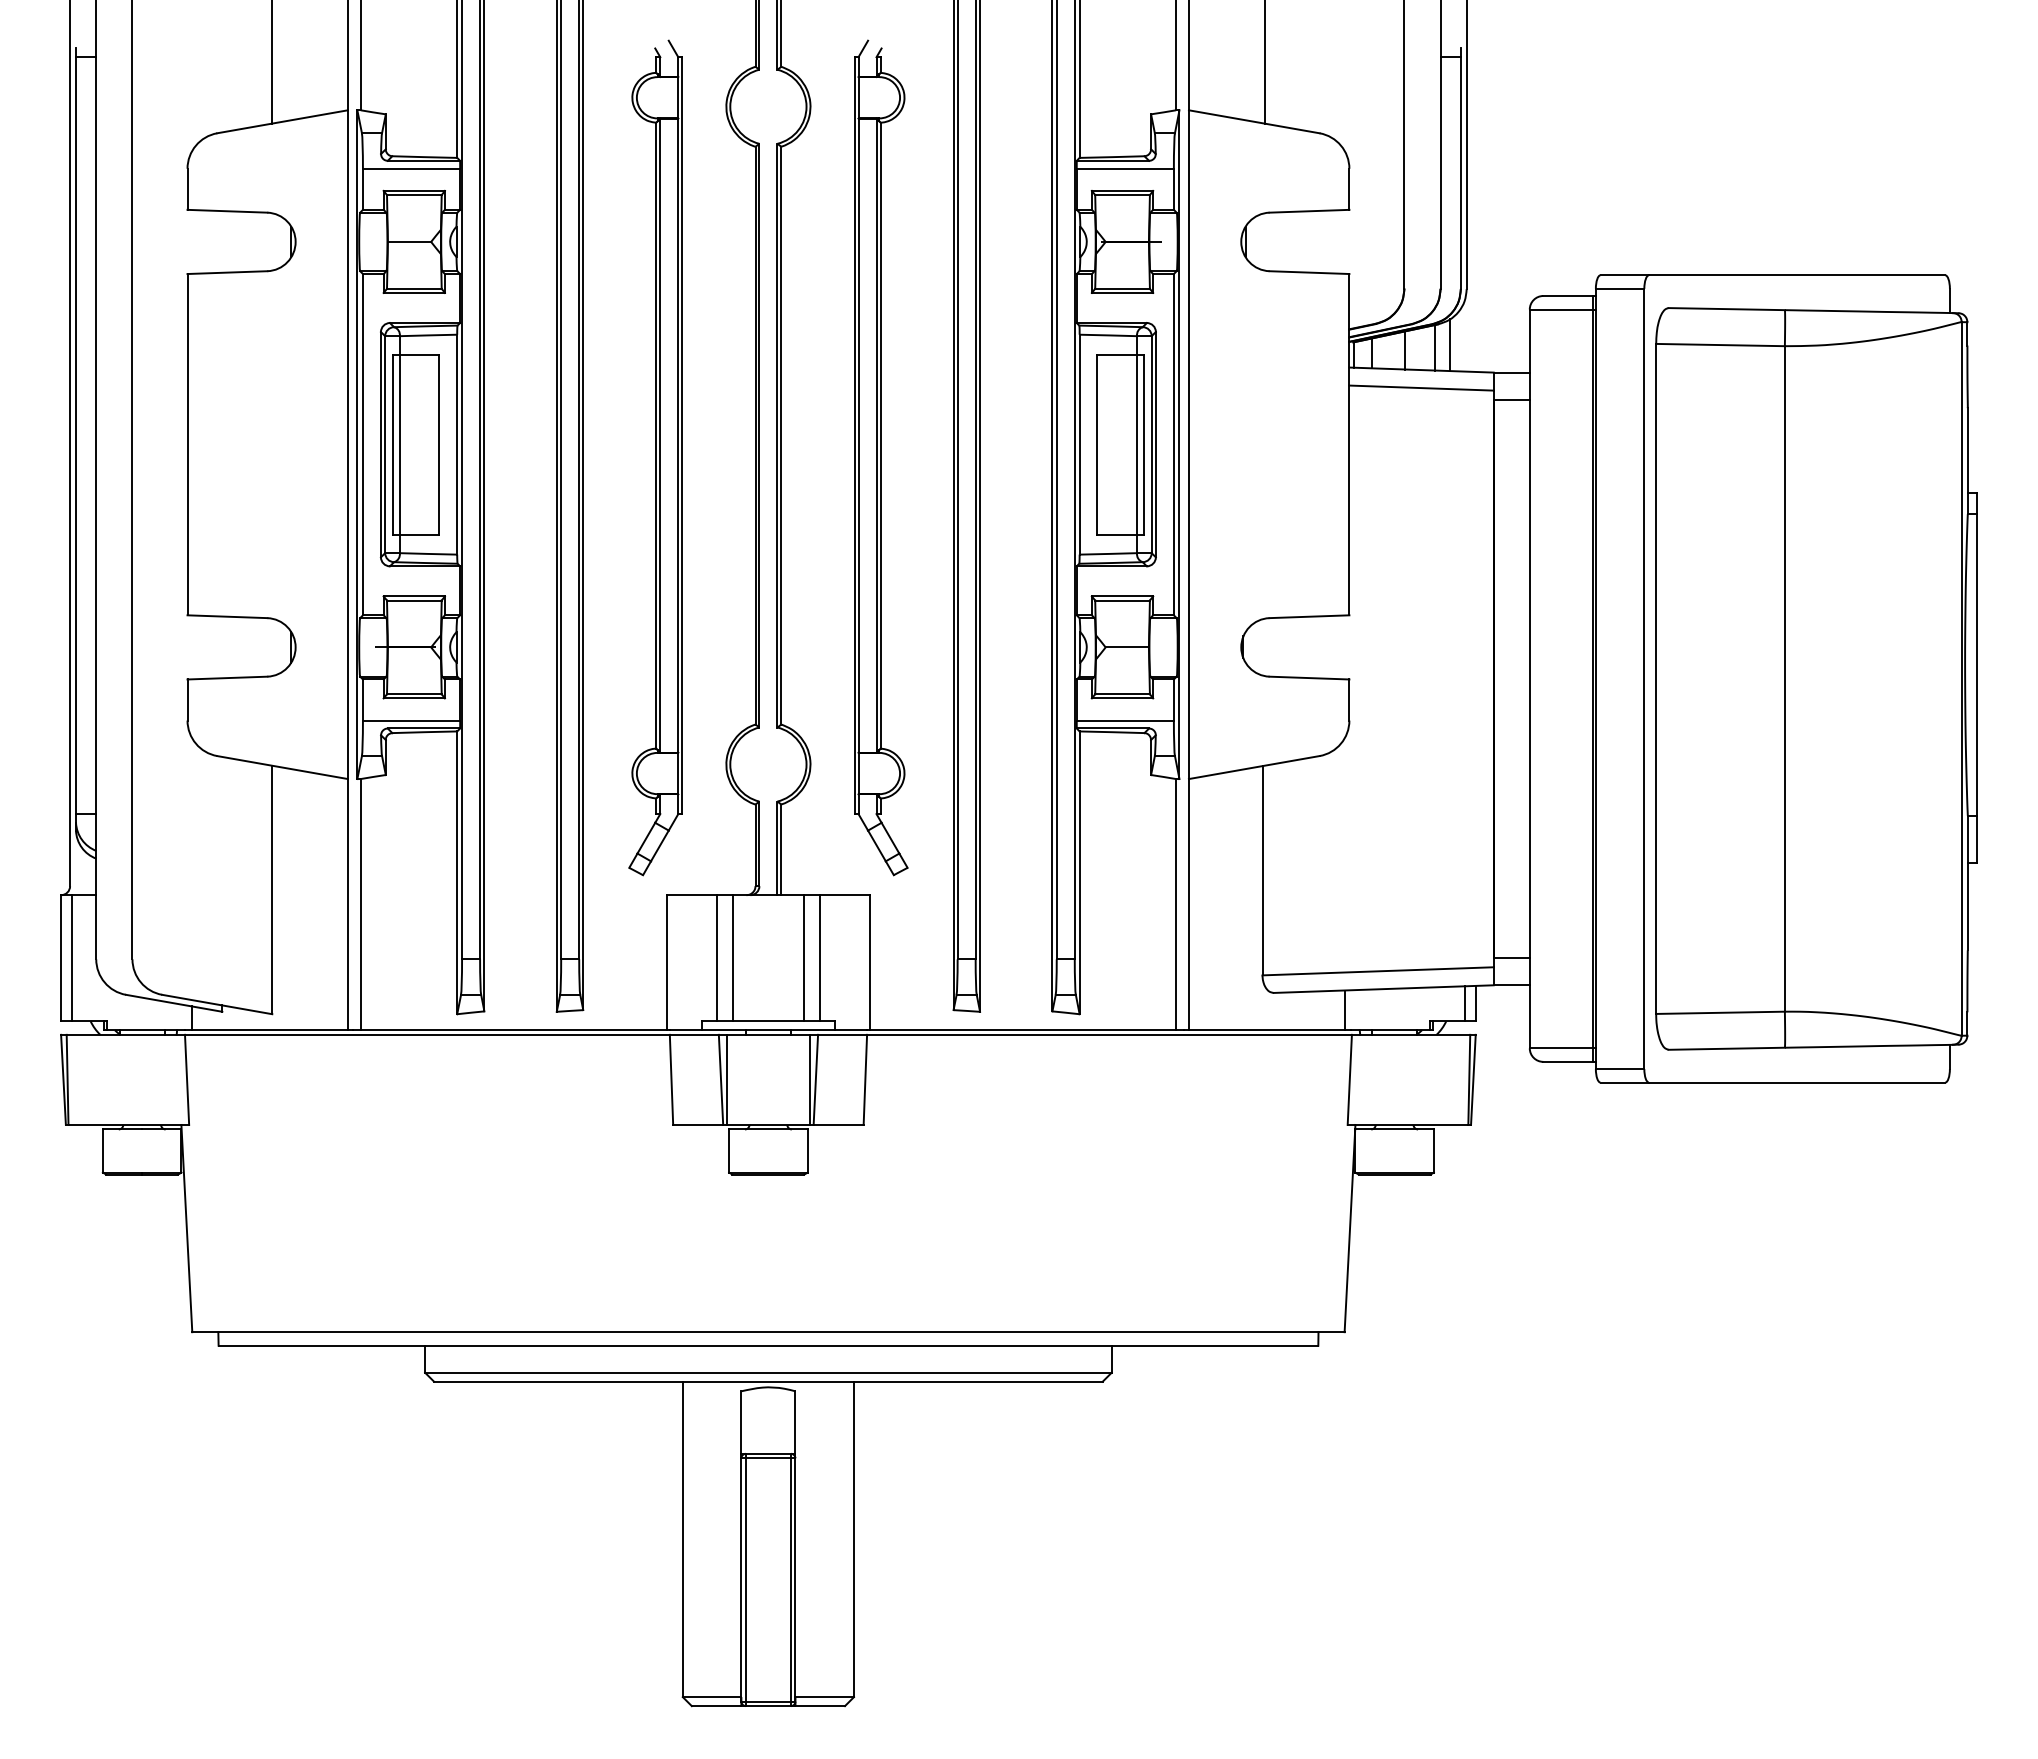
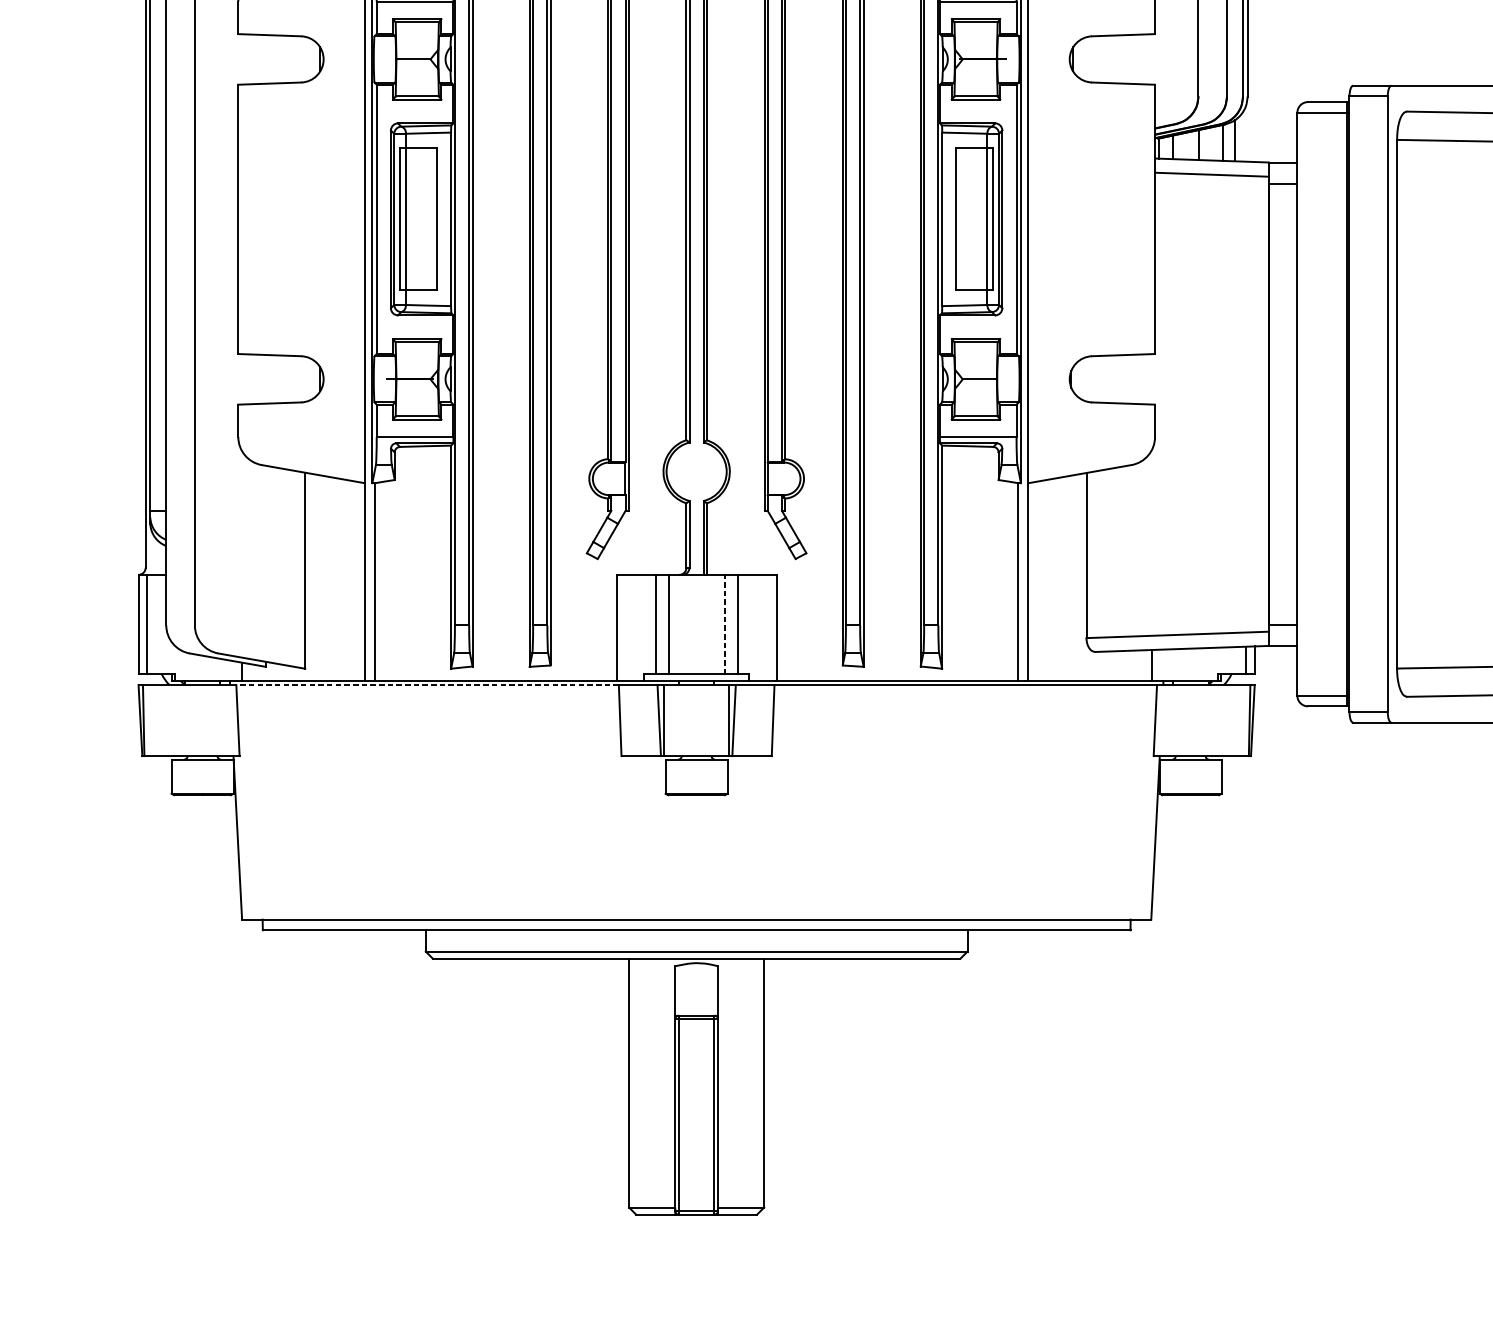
line: (803, 957) -> (724, 624), solid -> dashed
line: (426, 1034) -> (426, 684), solid -> dashed

